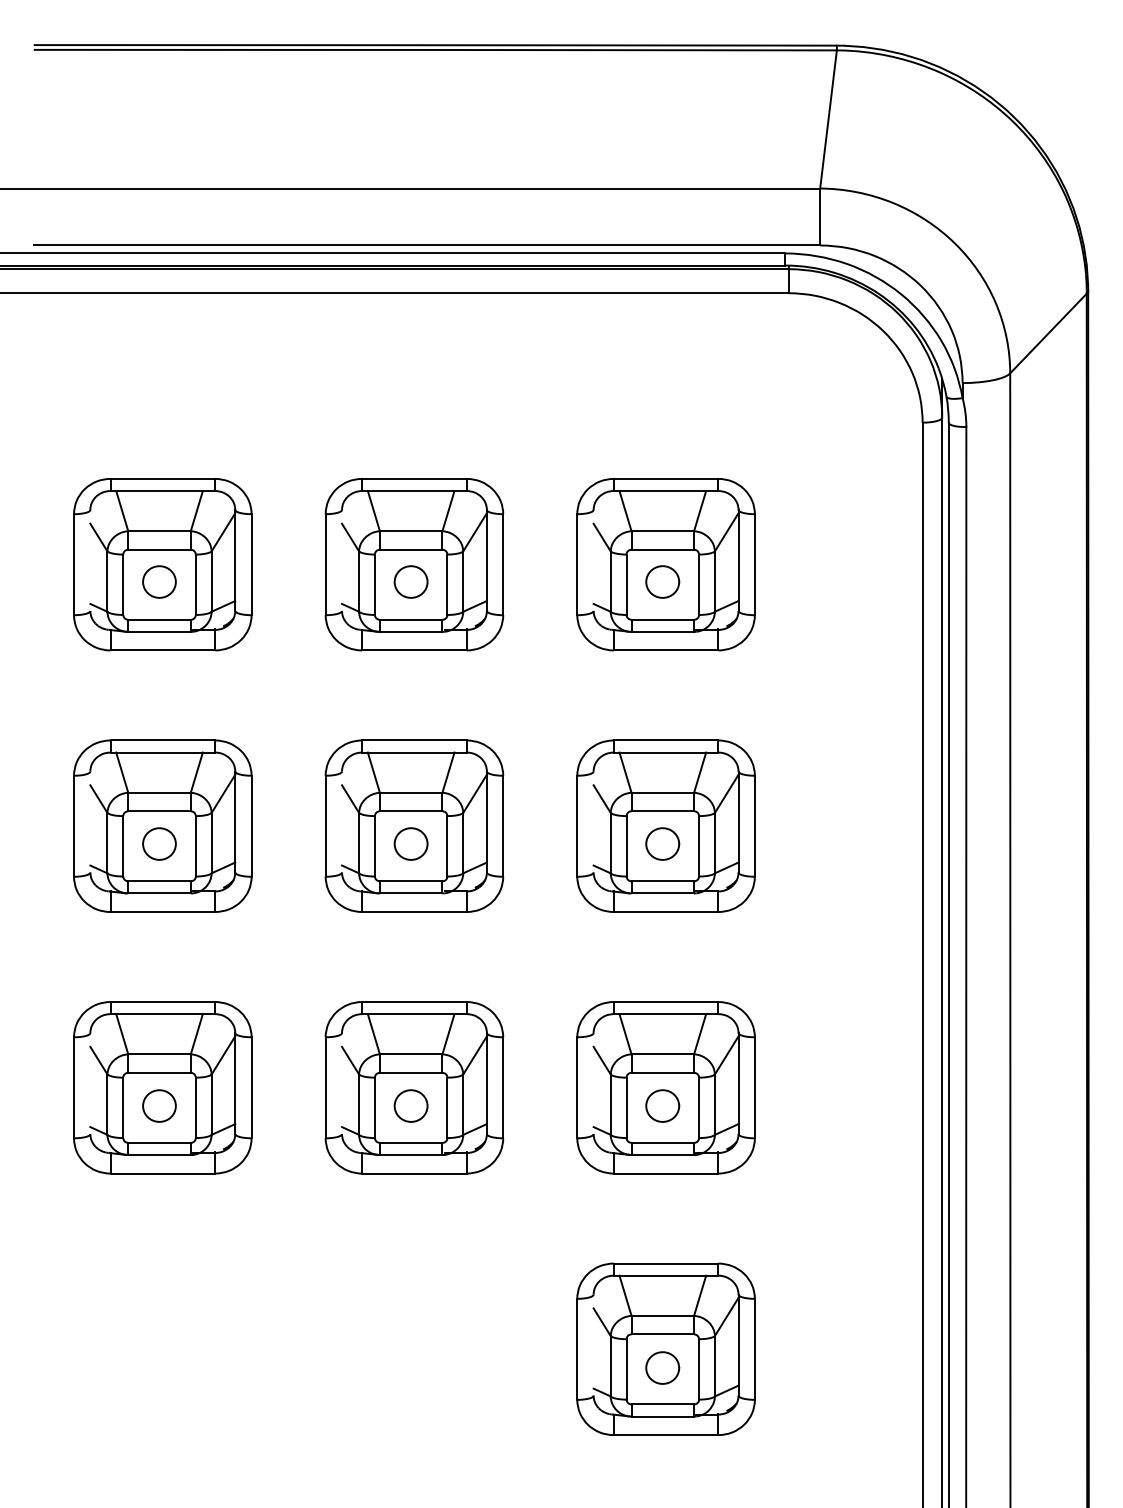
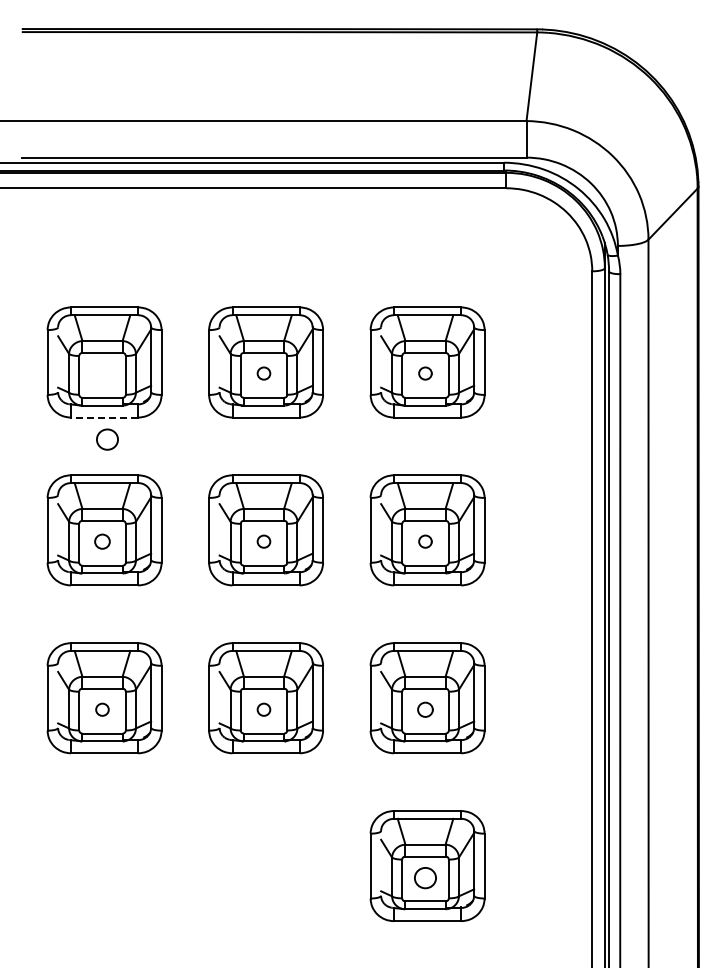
part: (159, 581) -> (107, 439), moved
part: (410, 581) -> (263, 373), size x0.6
part: (662, 581) -> (425, 373), size x0.6
line: (162, 650) -> (104, 417), solid -> dashed
part: (159, 843) -> (102, 541), size x0.7
part: (410, 843) -> (263, 541), size x0.6
part: (662, 843) -> (425, 541), size x0.6
part: (159, 1105) -> (102, 709), size x0.6
part: (410, 1105) -> (263, 709), size x0.6
part: (662, 1105) -> (425, 709), size x0.7

